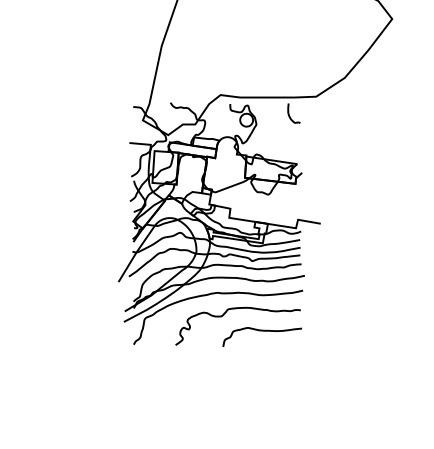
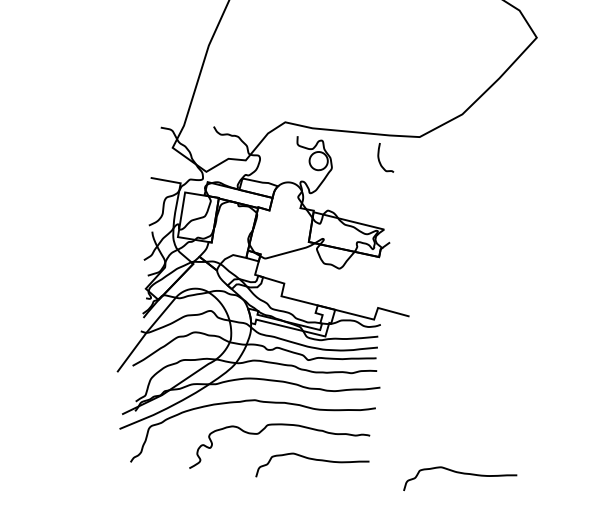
curve: (366, 331) -> (459, 474), added

